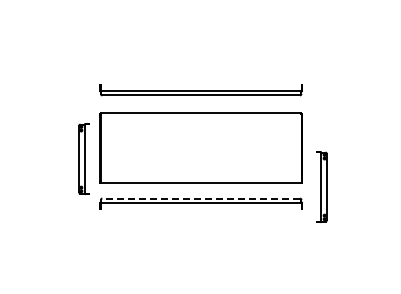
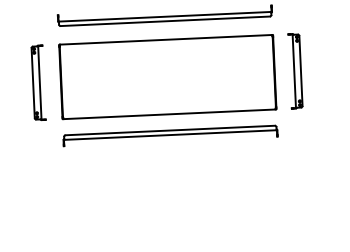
part: (83, 158) -> (37, 82), moved
part: (321, 186) -> (295, 70), moved
line: (201, 198) -> (170, 130), dashed -> solid

